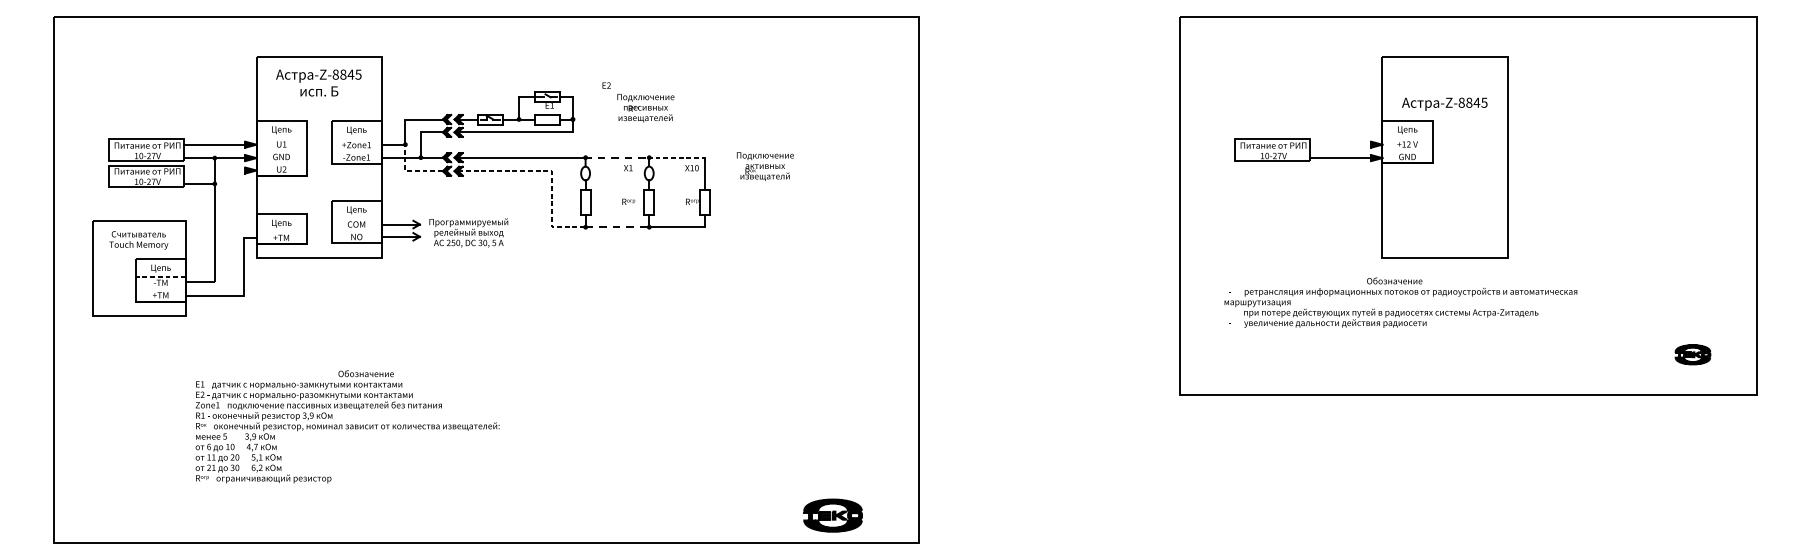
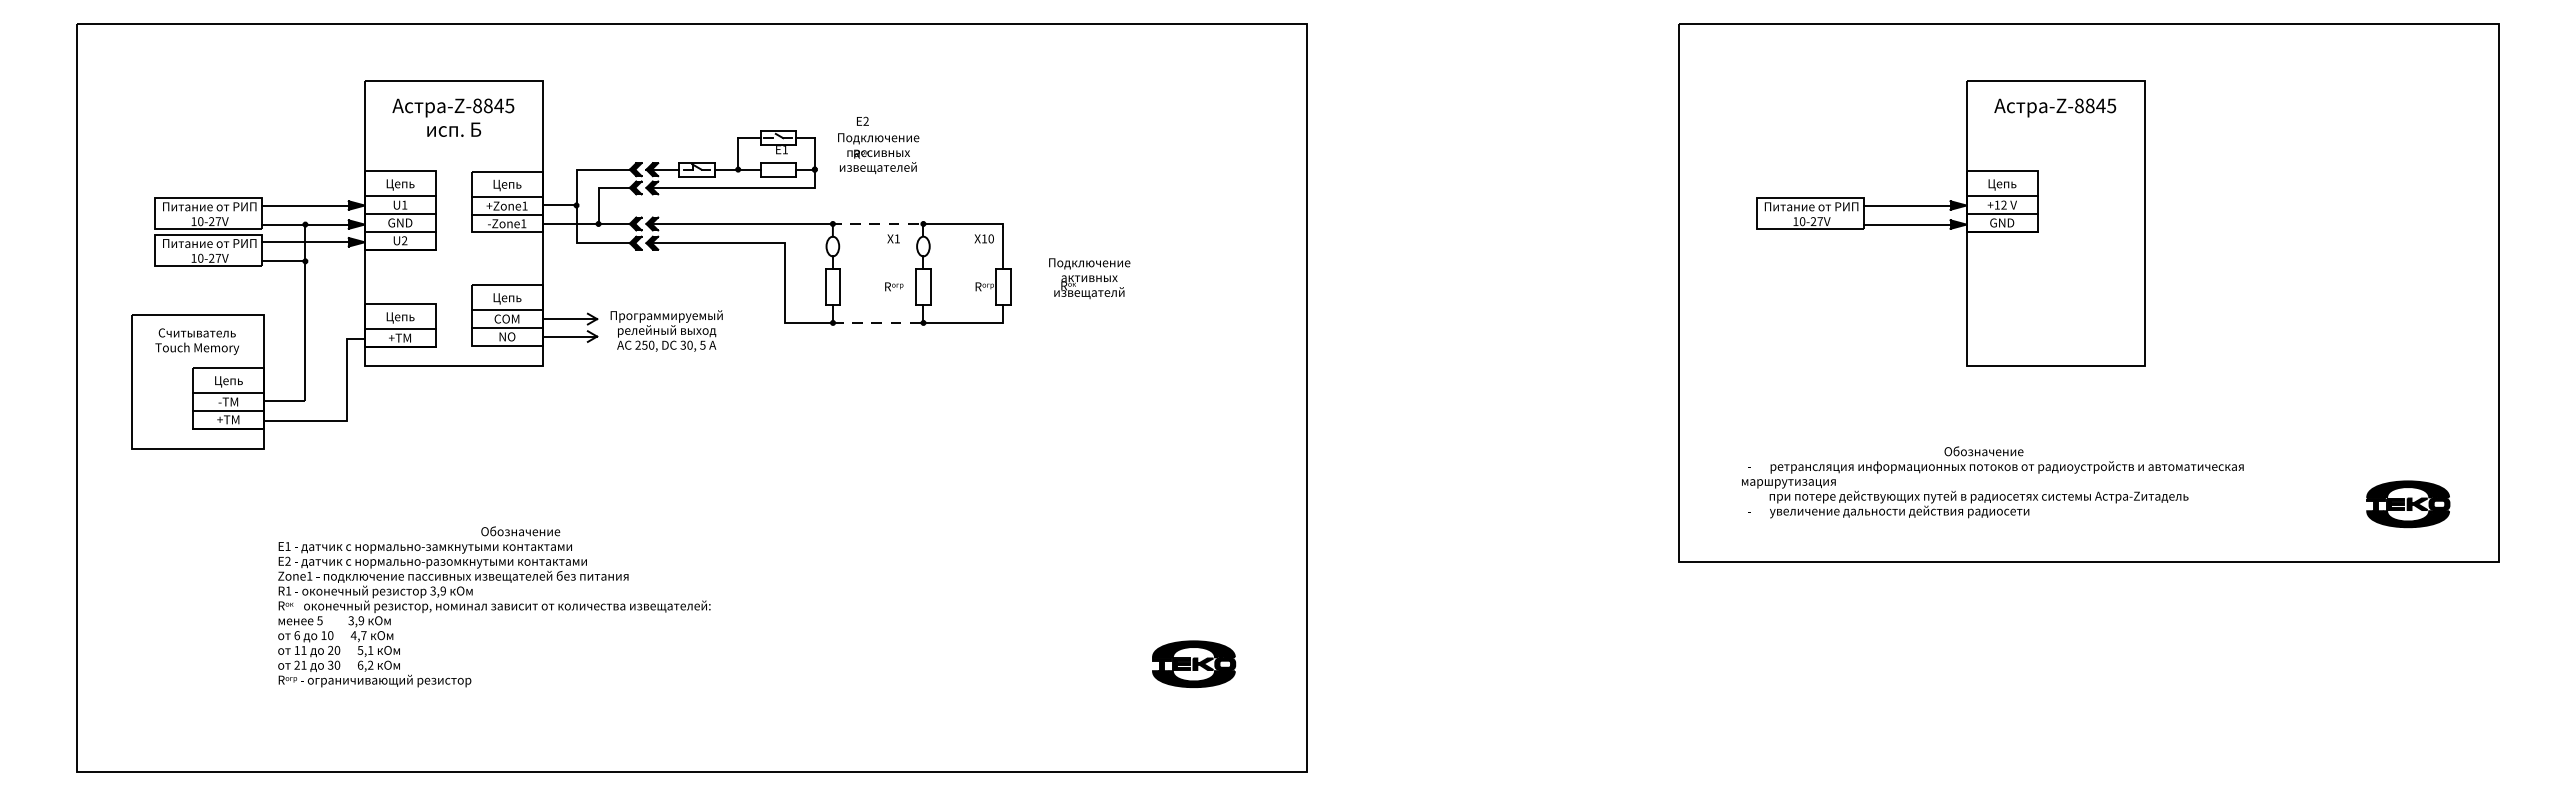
text: (1444, 103) -> (2055, 107), moved
text: (645, 108) -> (878, 153), moved
line: (280, 138) -> (399, 196), added
line: (356, 138) -> (506, 196), added
line: (1407, 138) -> (2001, 196), added
line: (1340, 144) -> (1906, 205), added
line: (280, 151) -> (399, 214), added
line: (356, 151) -> (506, 214), added
line: (1407, 151) -> (2001, 214), added
line: (676, 157) -> (962, 223), dashed -> solid
line: (280, 162) -> (399, 231), added
text: (765, 166) -> (1089, 278), moved
line: (214, 170) -> (304, 242), added
line: (410, 171) -> (583, 243), dashed -> solid
line: (550, 171) -> (783, 243), dashed -> solid
line: (356, 218) -> (506, 310), added
line: (280, 231) -> (399, 329), added
line: (356, 231) -> (506, 328), added
line: (160, 276) -> (228, 393), dashed -> solid
line: (160, 288) -> (228, 410), added
text: (1400, 302) -> (1992, 482), moved
part: (1693, 354) -> (2408, 504), size x1.67
part: (833, 515) -> (1194, 663), moved

